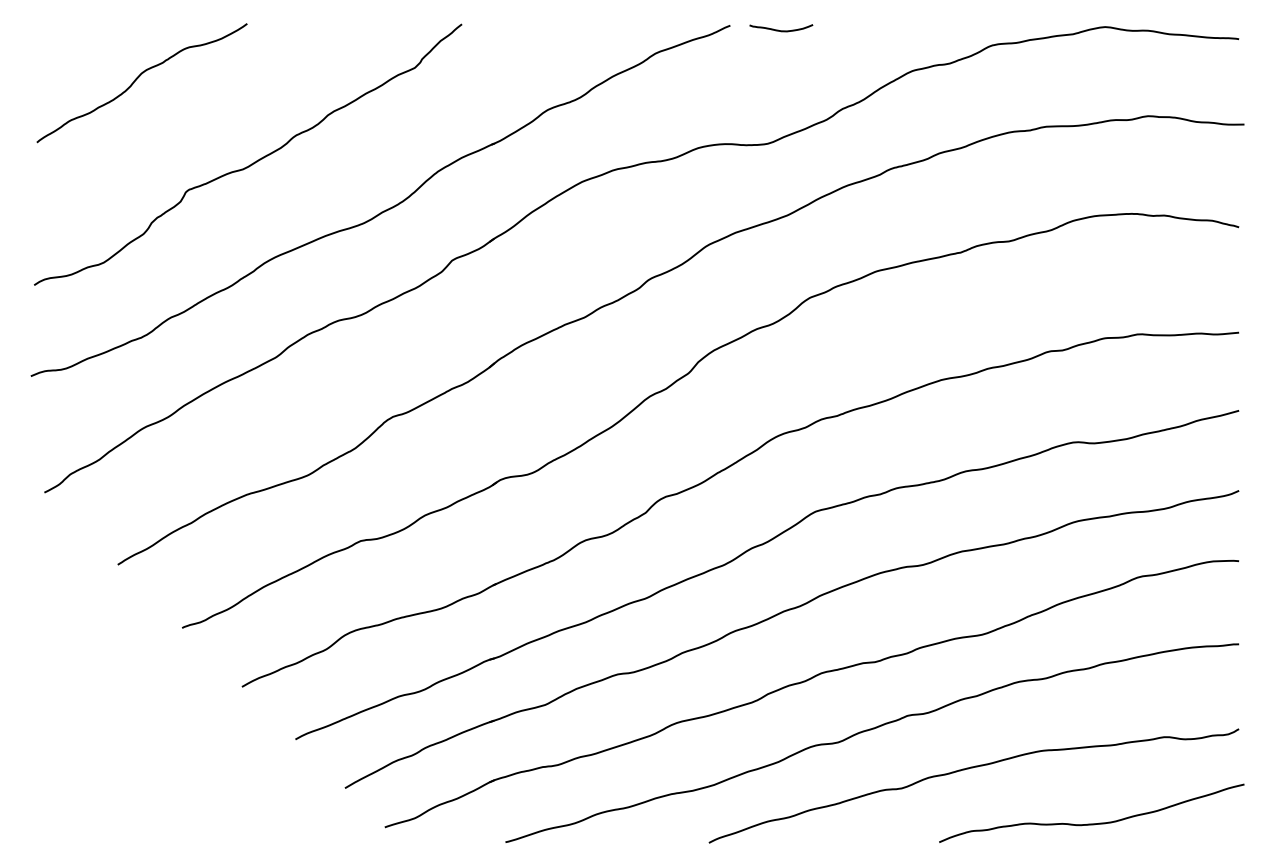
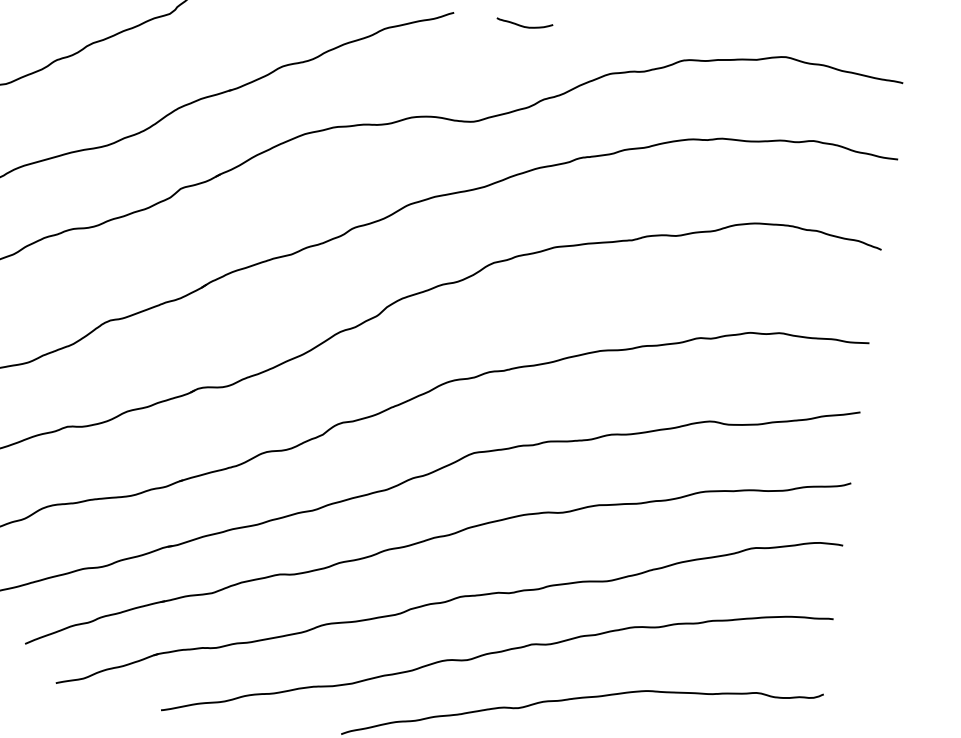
curve: (781, 30) -> (524, 26), moved

